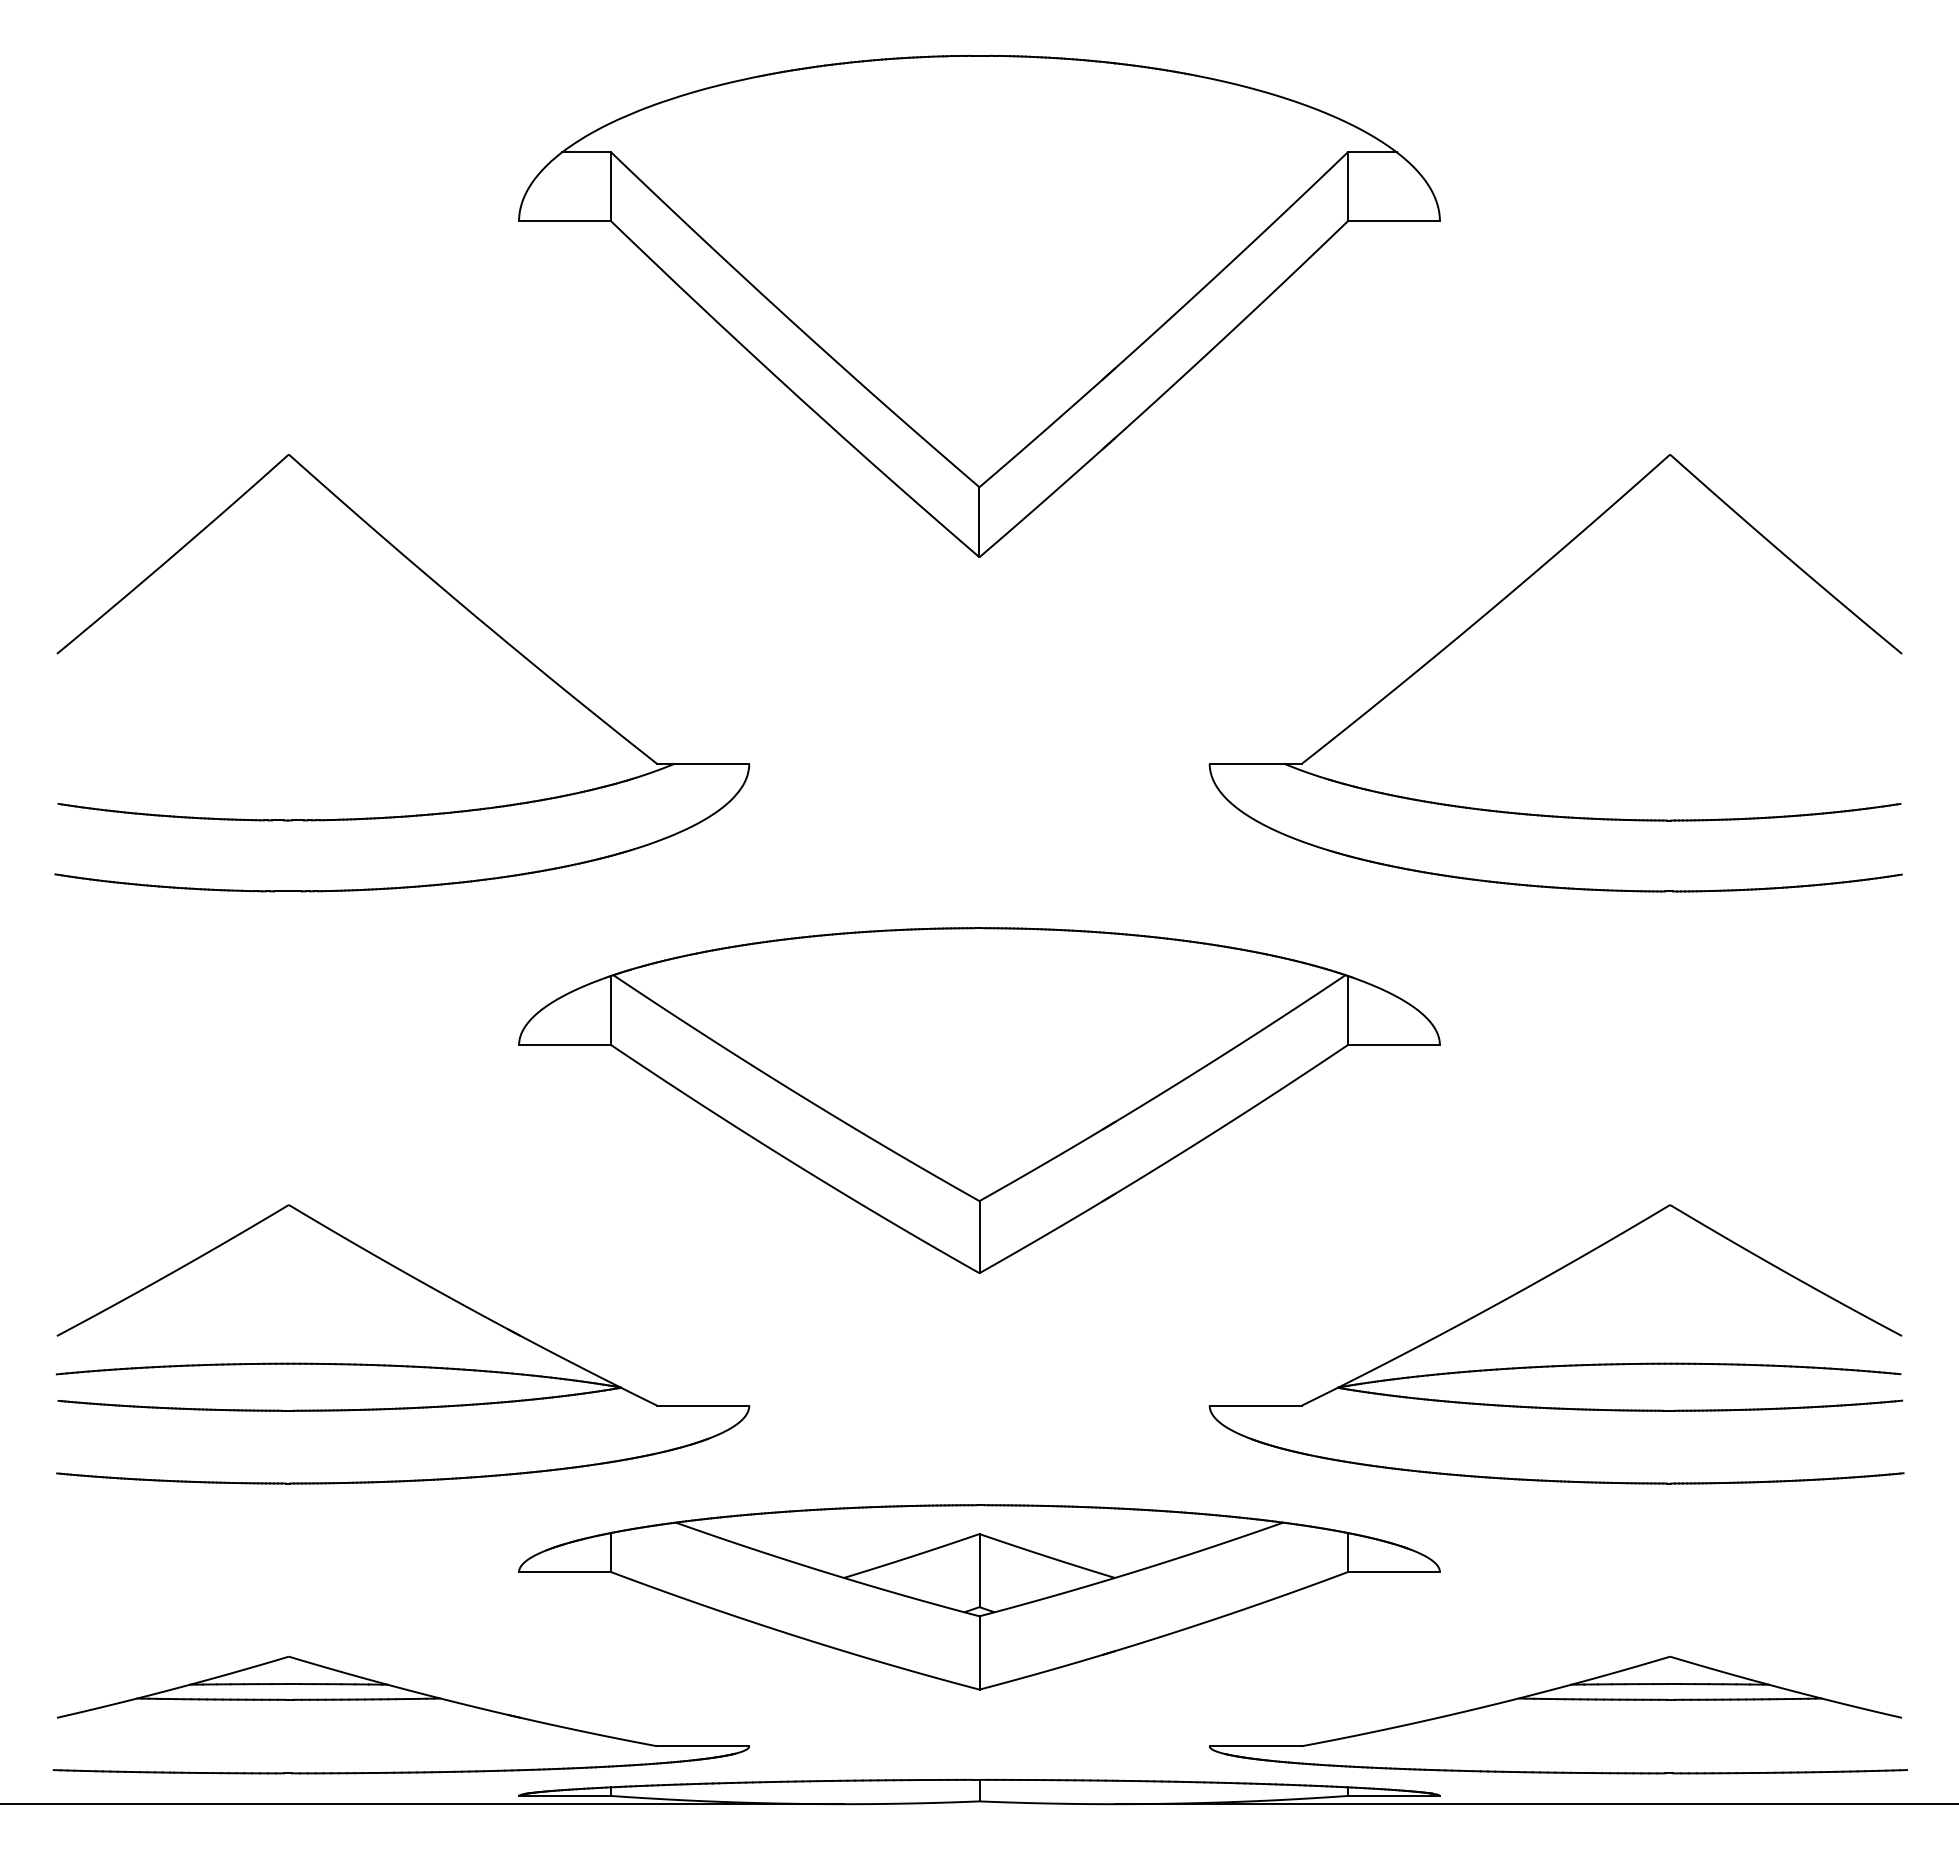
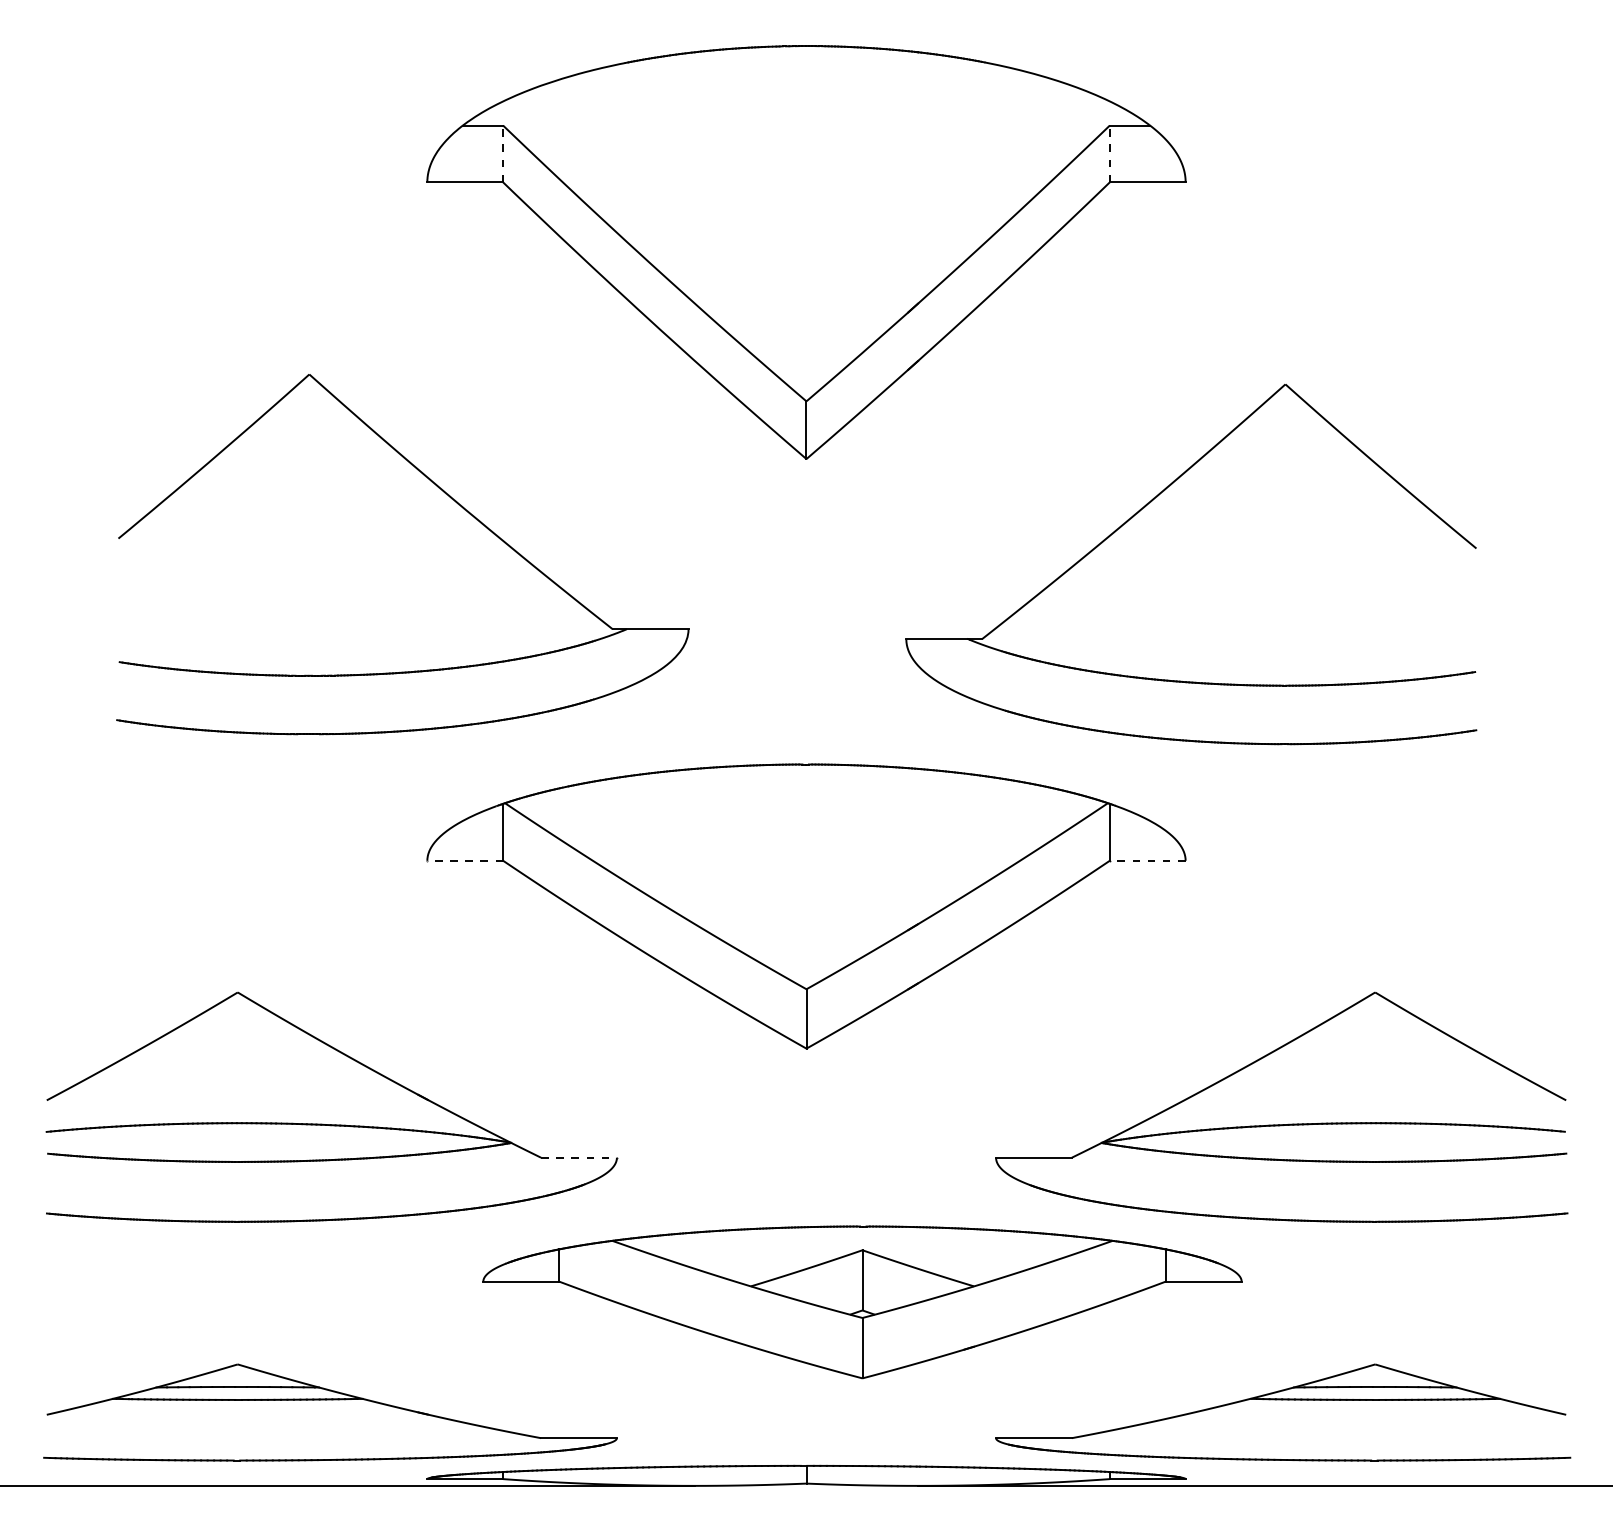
line: (611, 186) -> (503, 153), solid -> dashed
line: (1347, 186) -> (1109, 153), solid -> dashed
part: (458, 603) -> (449, 497), moved
part: (1500, 603) -> (1145, 507), moved
line: (564, 1045) -> (464, 861), solid -> dashed
line: (1393, 1045) -> (1147, 861), solid -> dashed
line: (703, 1405) -> (579, 1157), solid -> dashed
part: (979, 1597) -> (862, 1302), moved

